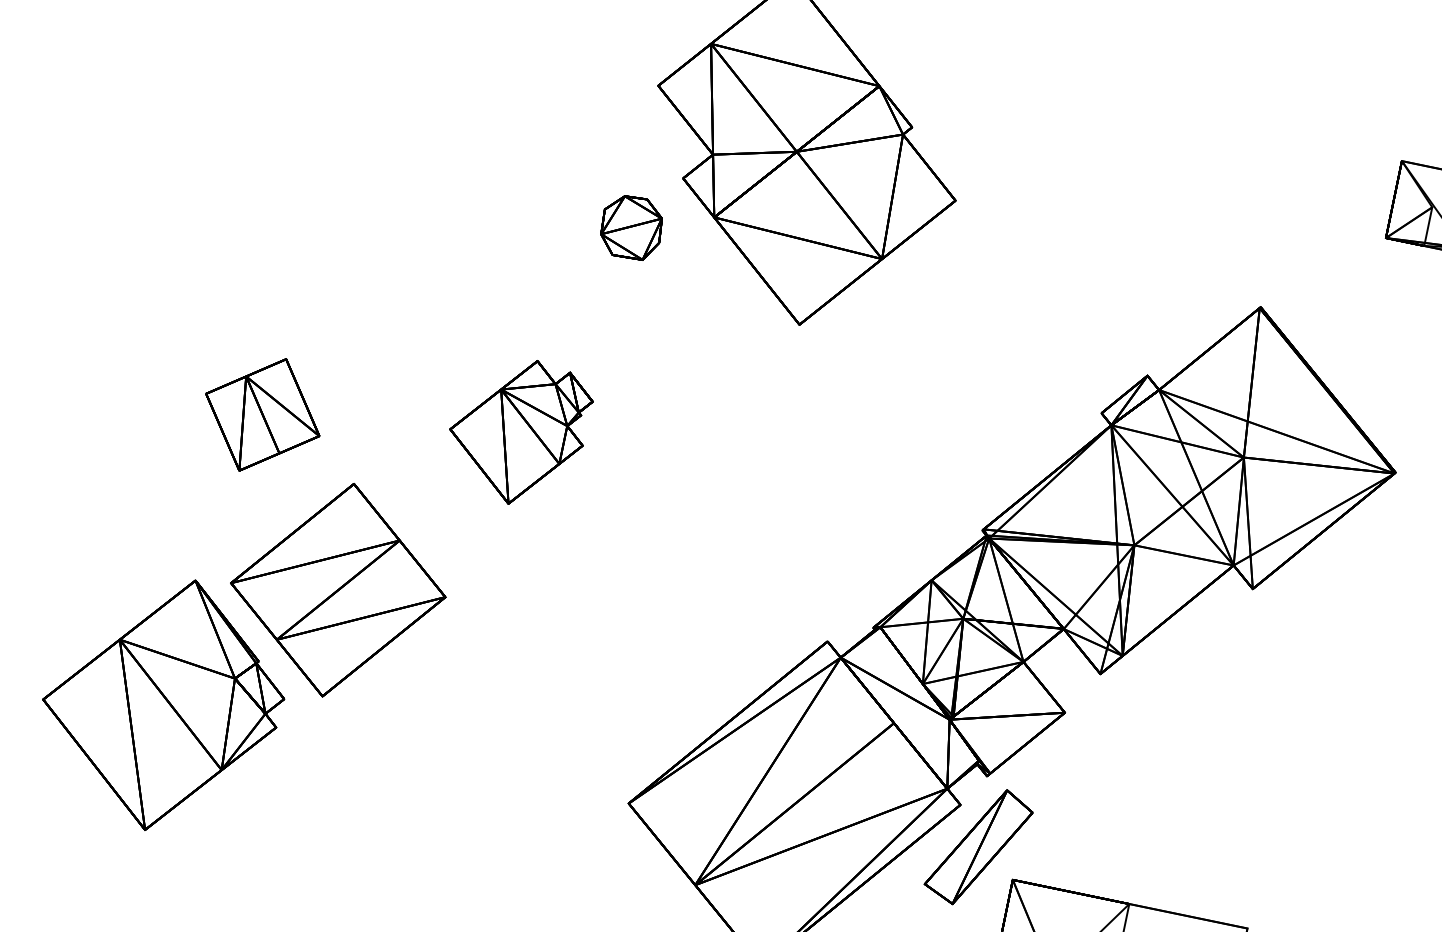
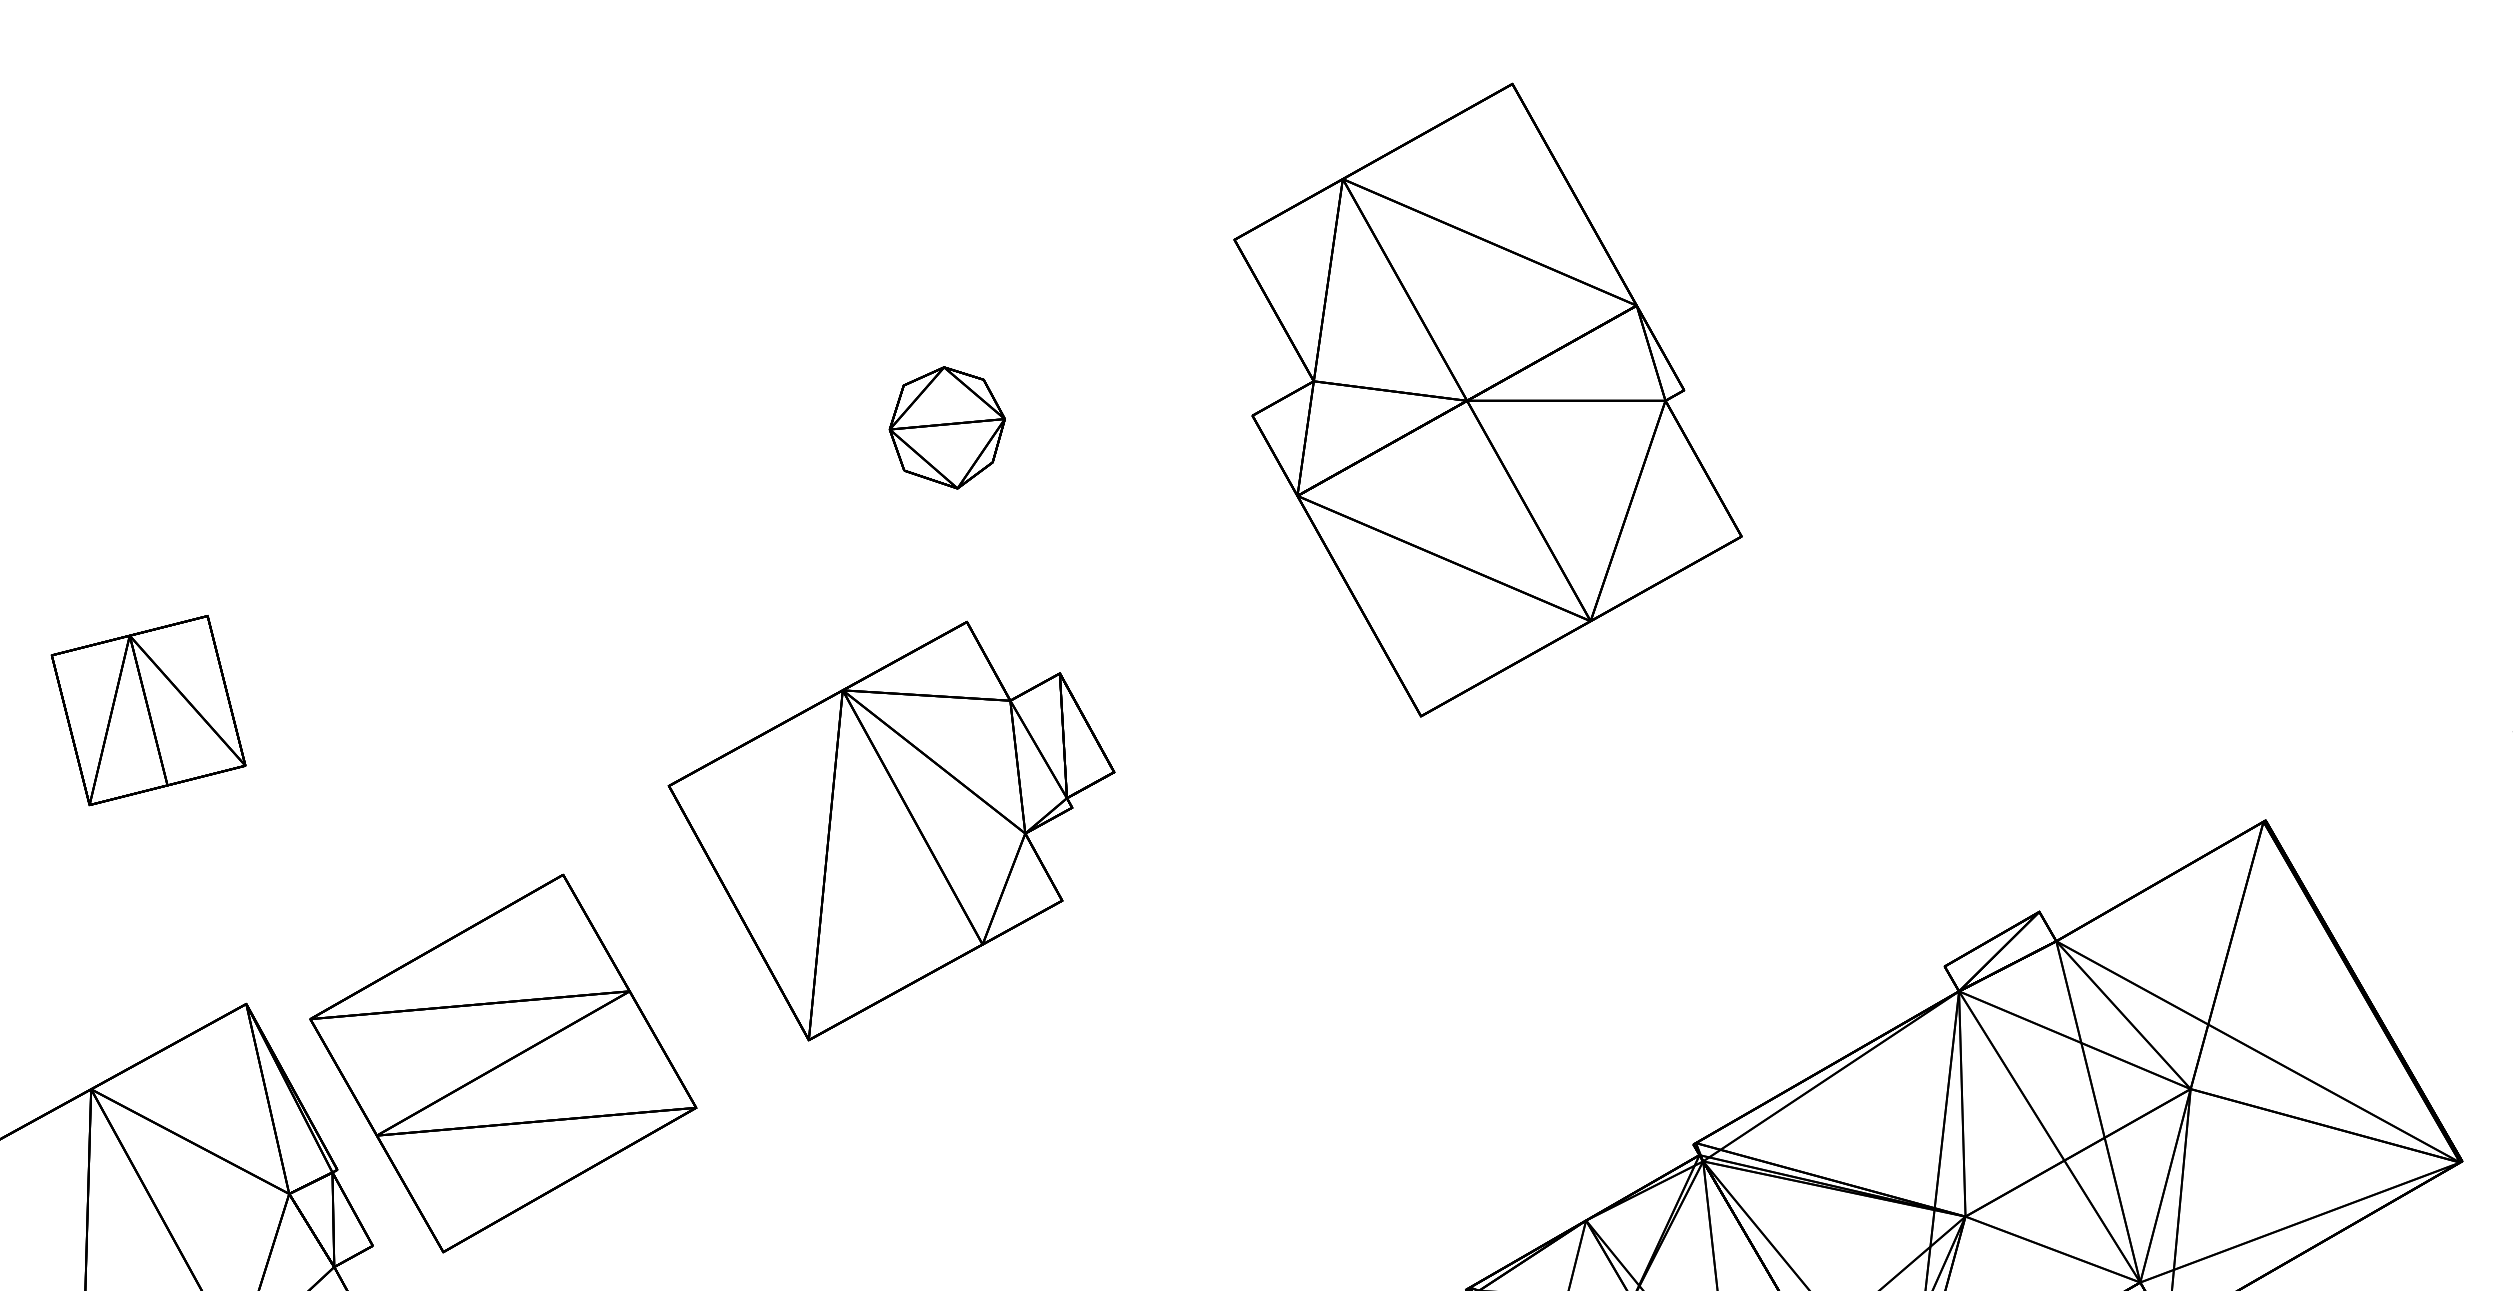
part: (631, 227) -> (946, 426), moved
part: (262, 414) -> (148, 709), moved
part: (521, 432) -> (883, 830), size x1.67

